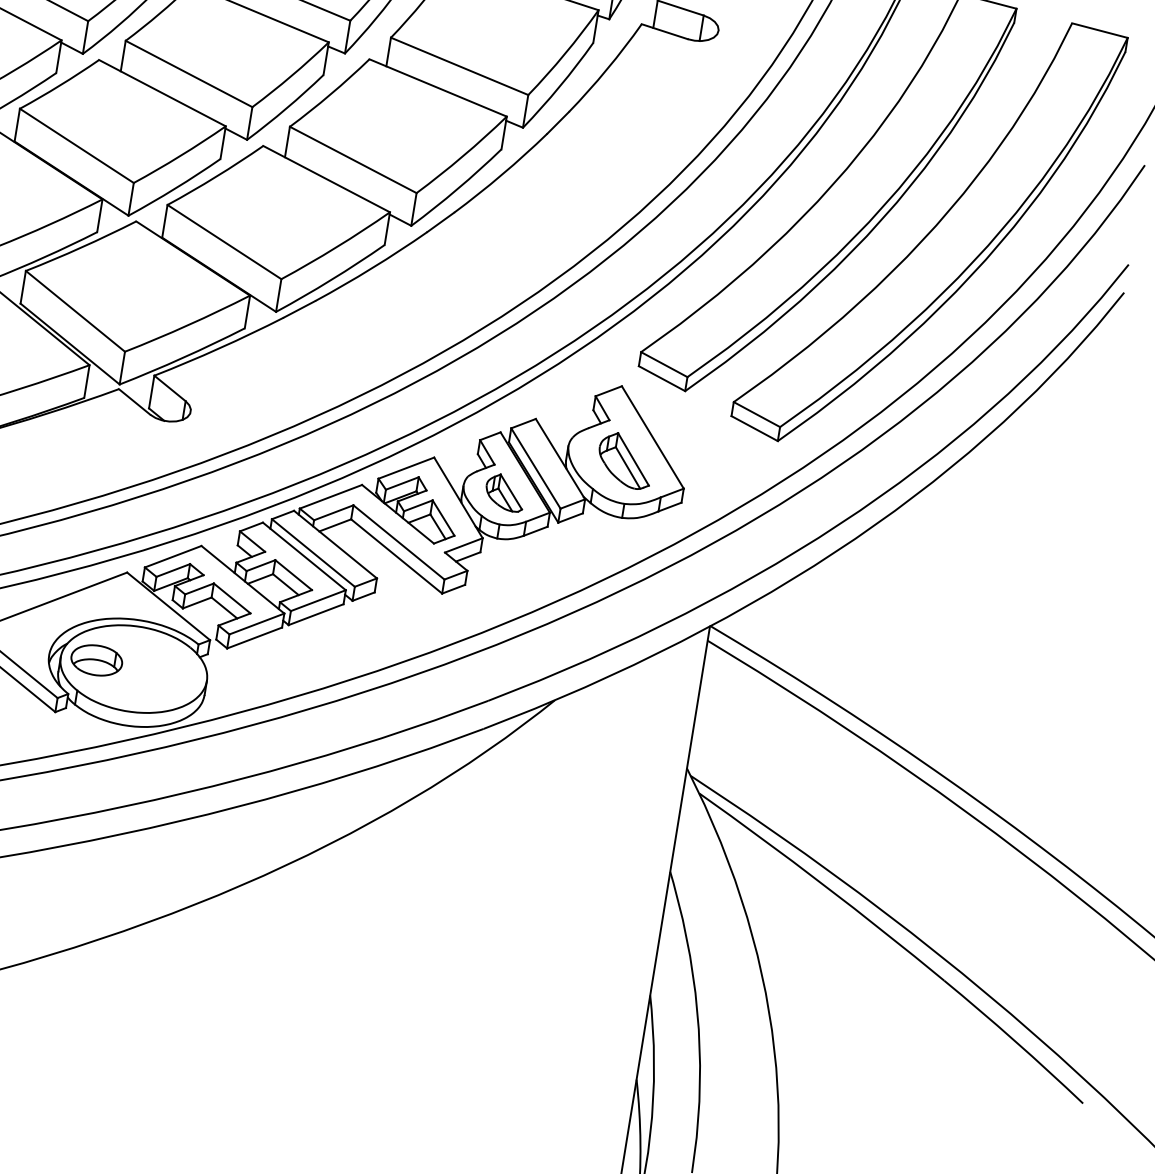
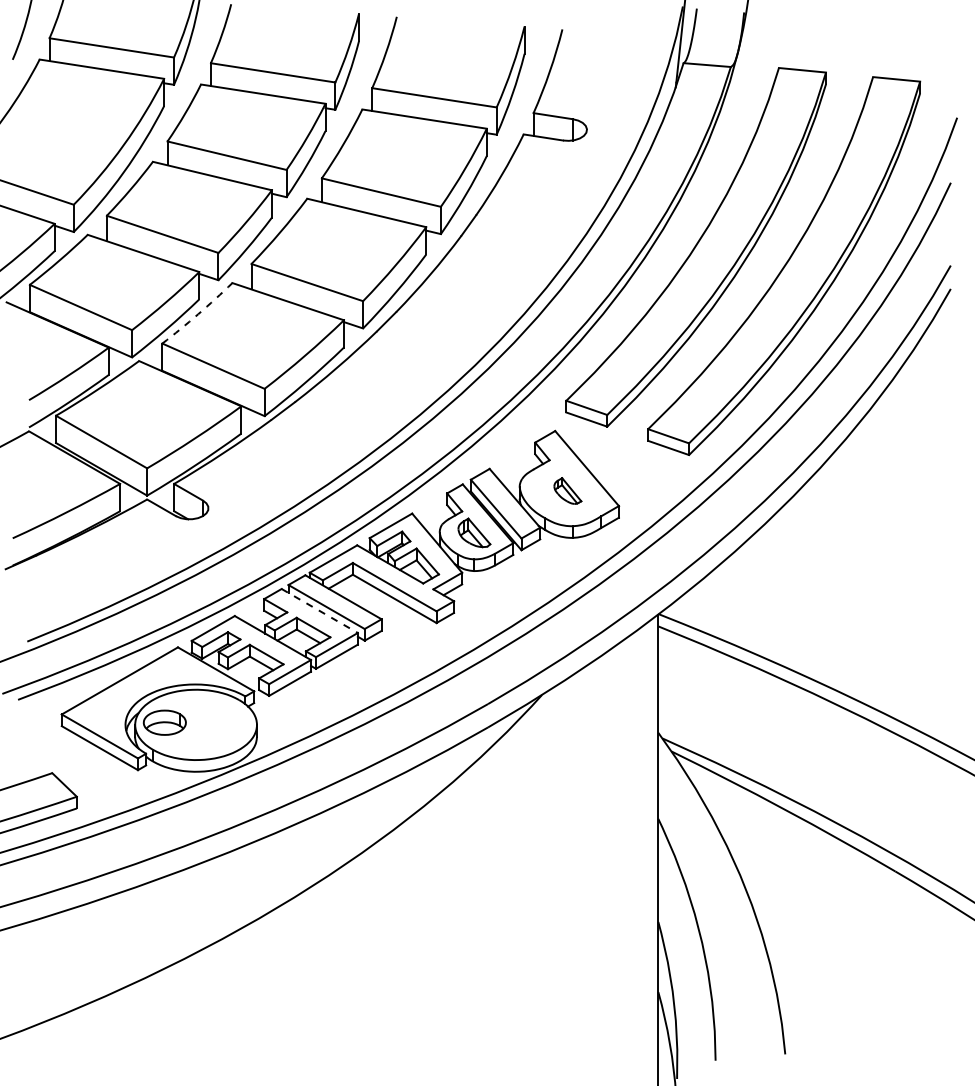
arc: (216, 177) -> (198, 314), solid -> dashed
part: (625, 459) -> (567, 490), size x0.6
line: (304, 555) -> (319, 610), solid -> dashed

